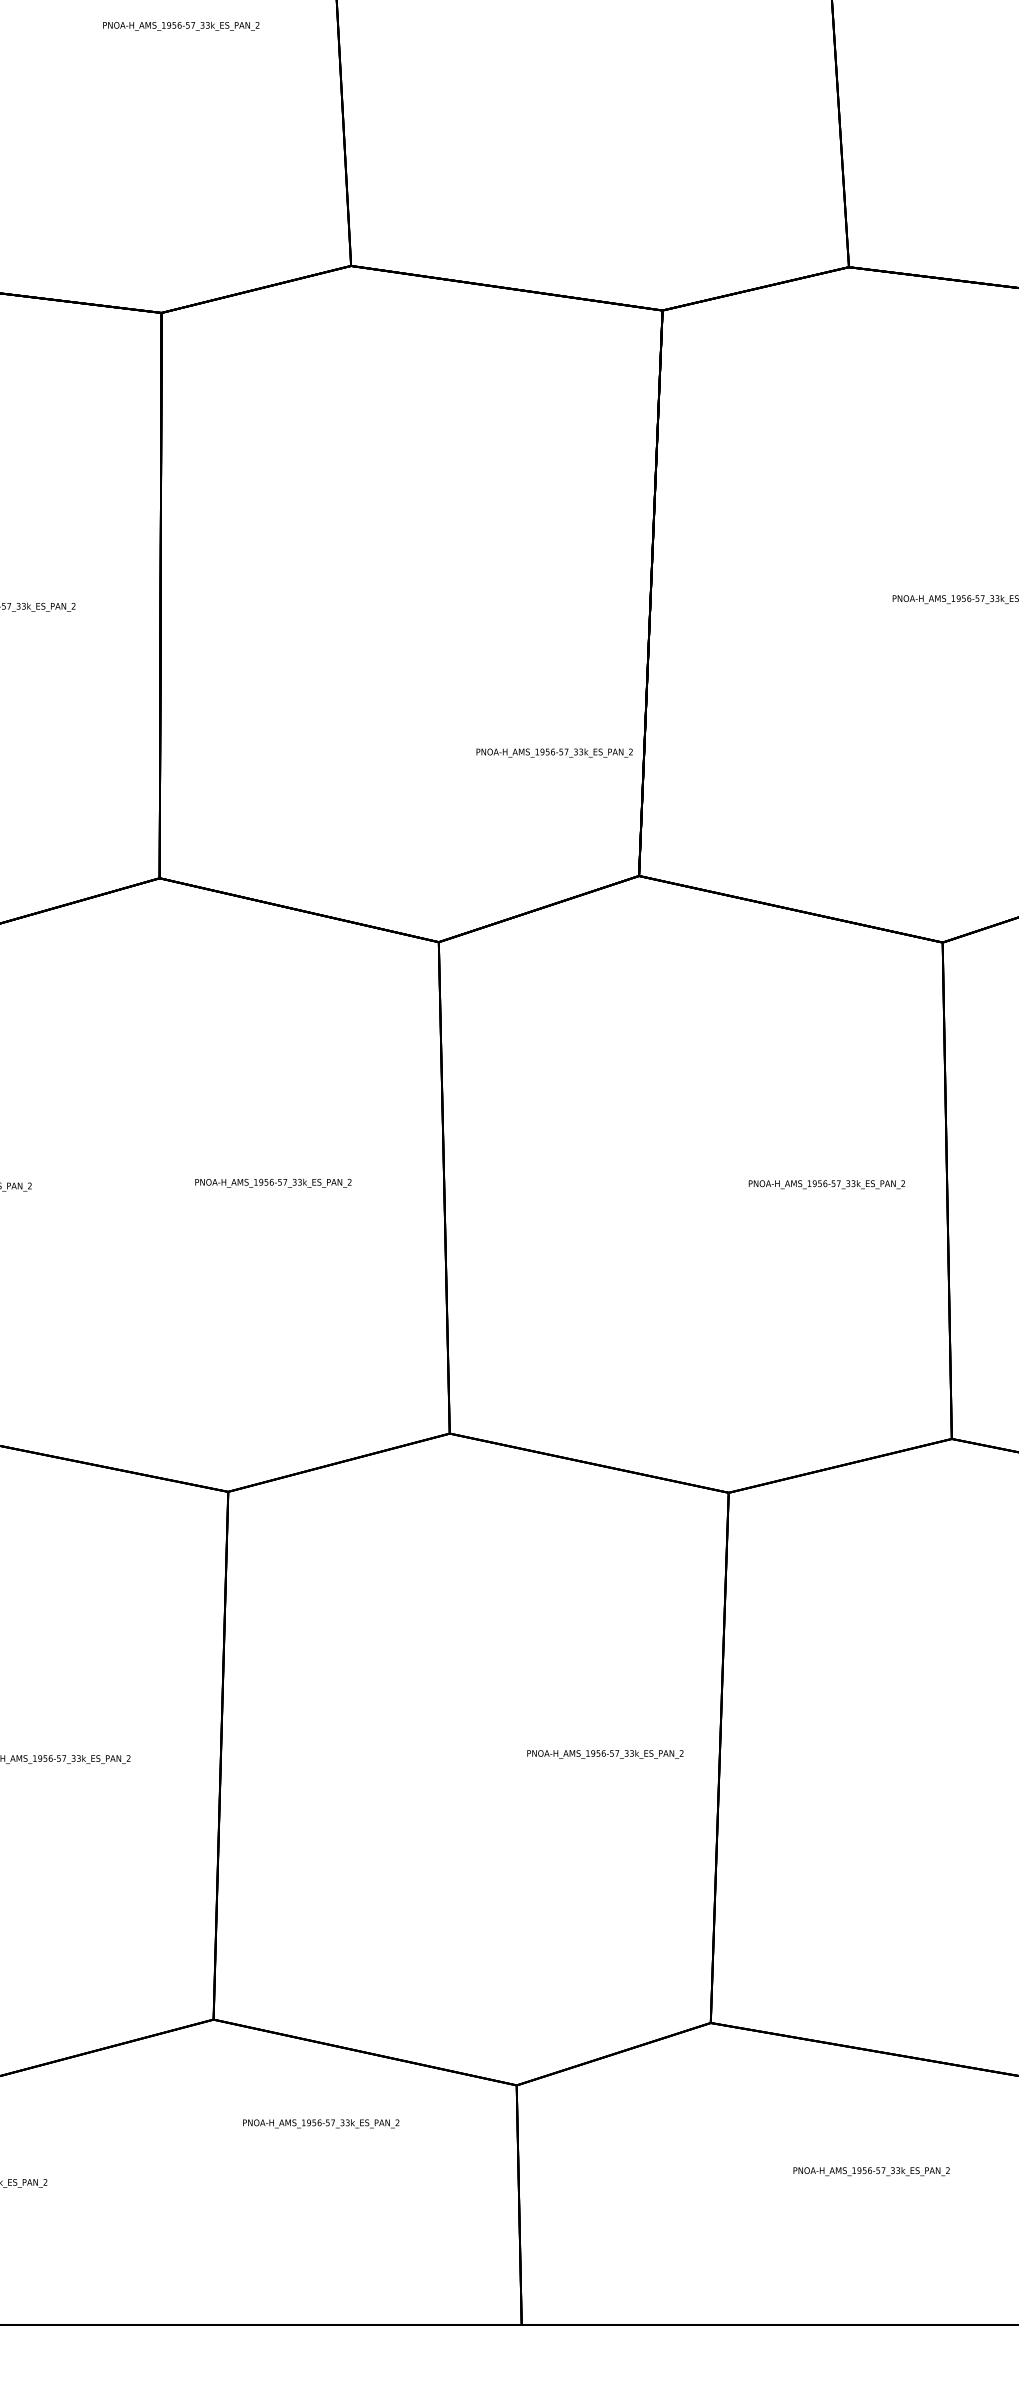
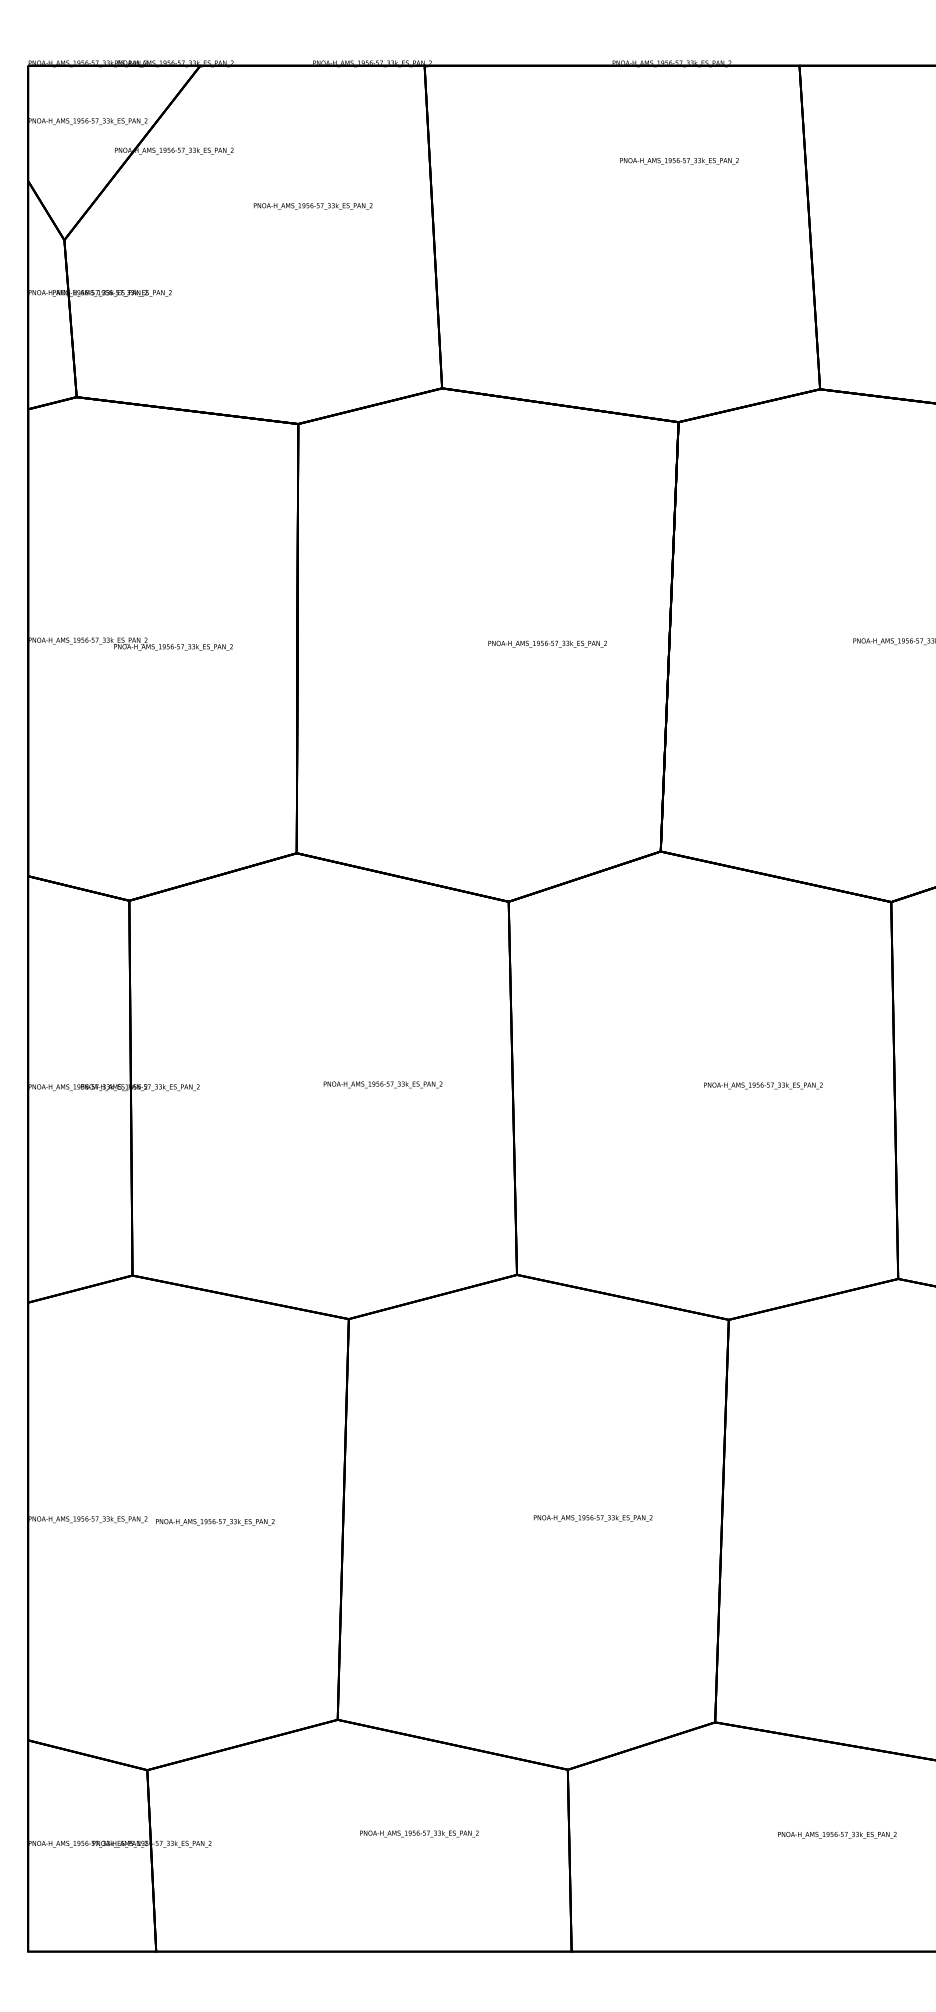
text: (554, 752) -> (547, 643), moved
text: (827, 1184) -> (763, 1085), moved
text: (604, 1754) -> (592, 1518), moved
text: (321, 2123) -> (419, 1833), moved

